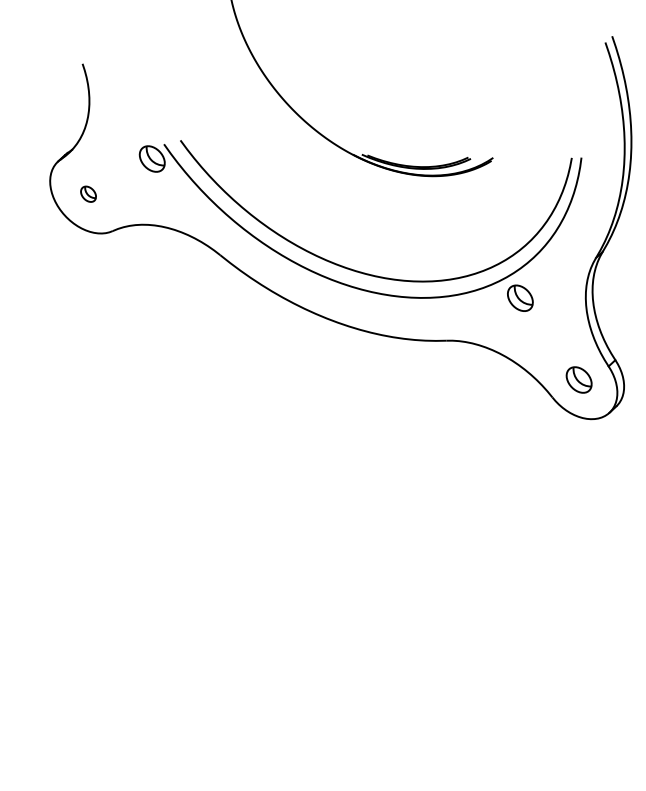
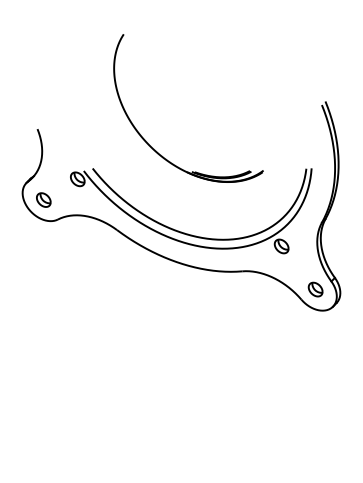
part: (87, 193) -> (43, 199), size x1.67

